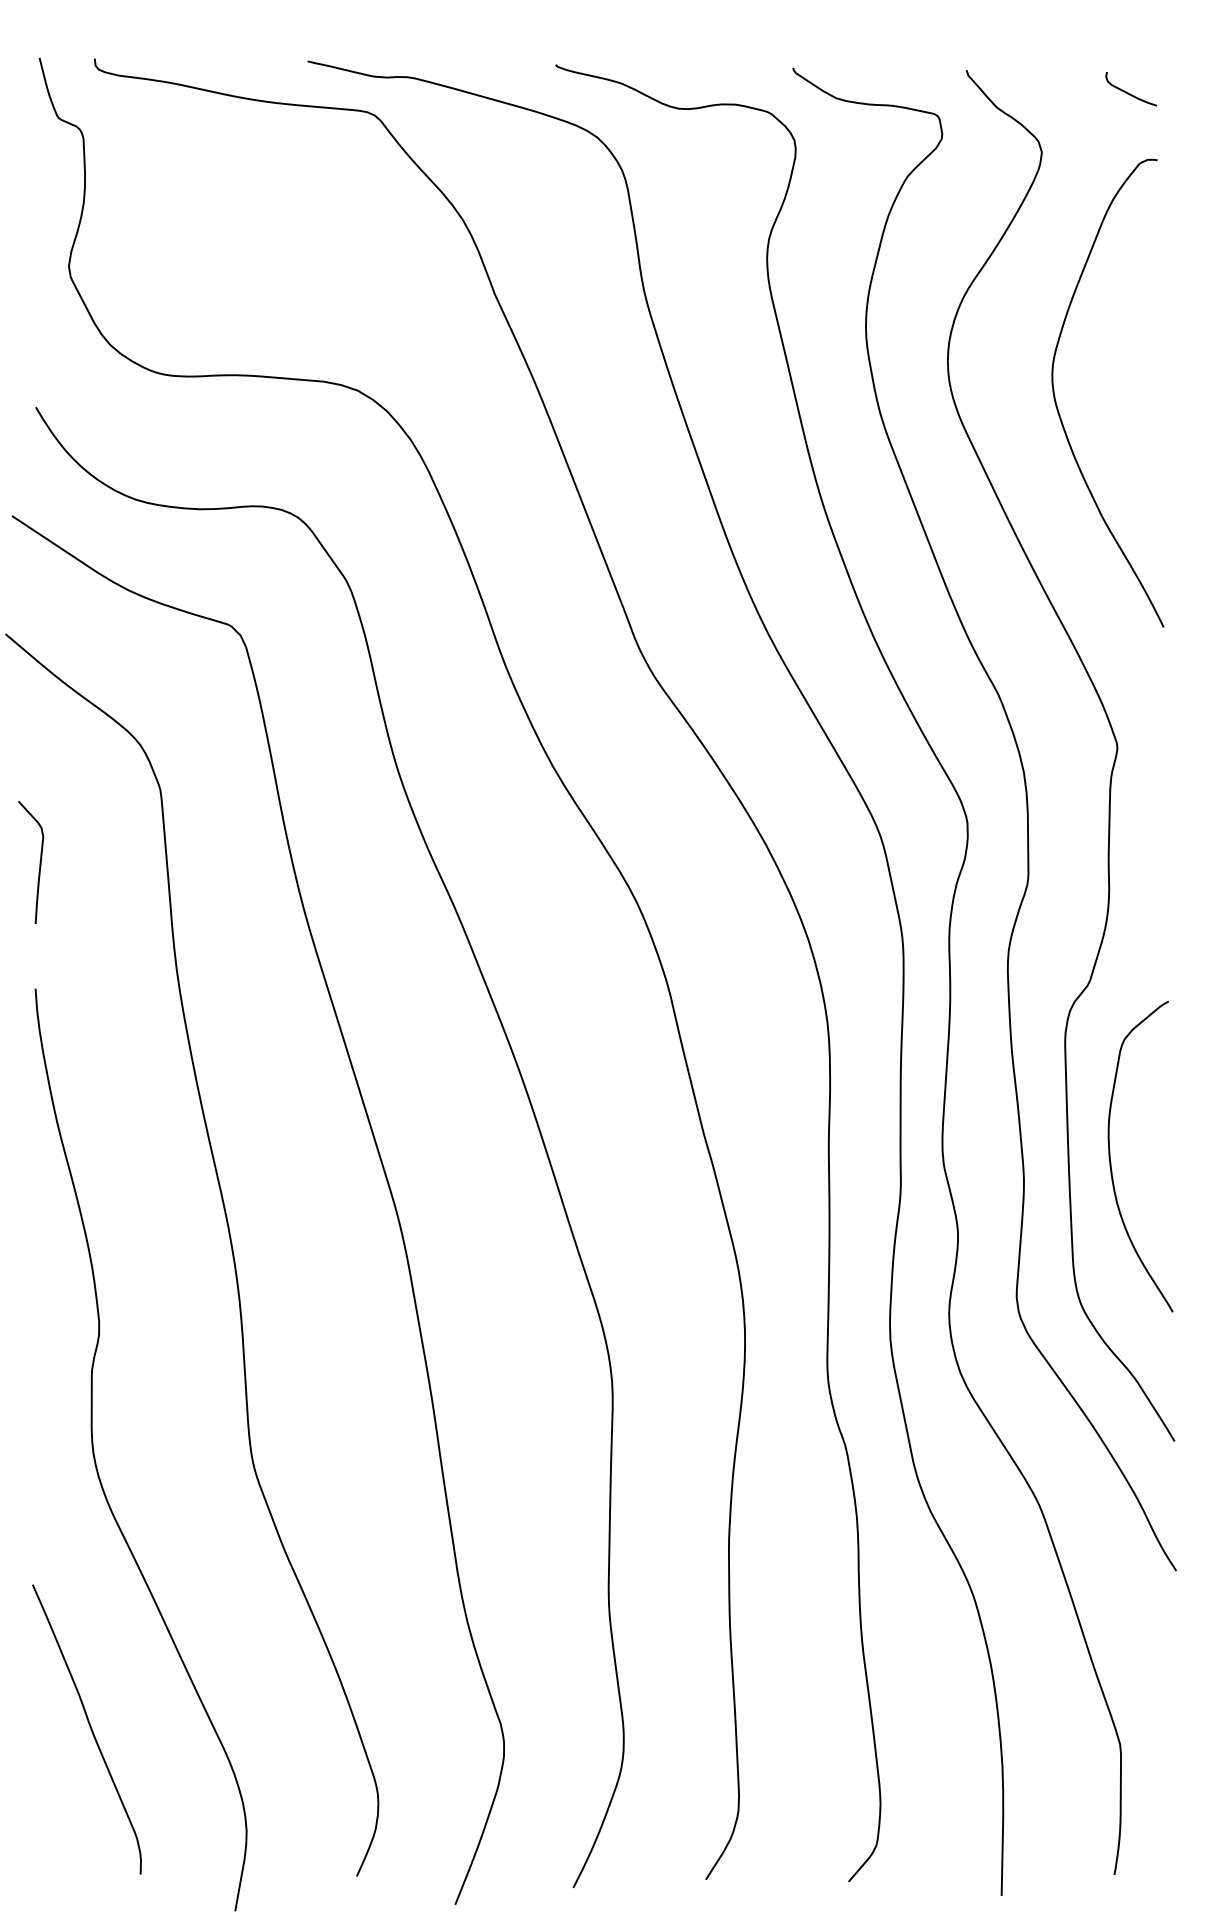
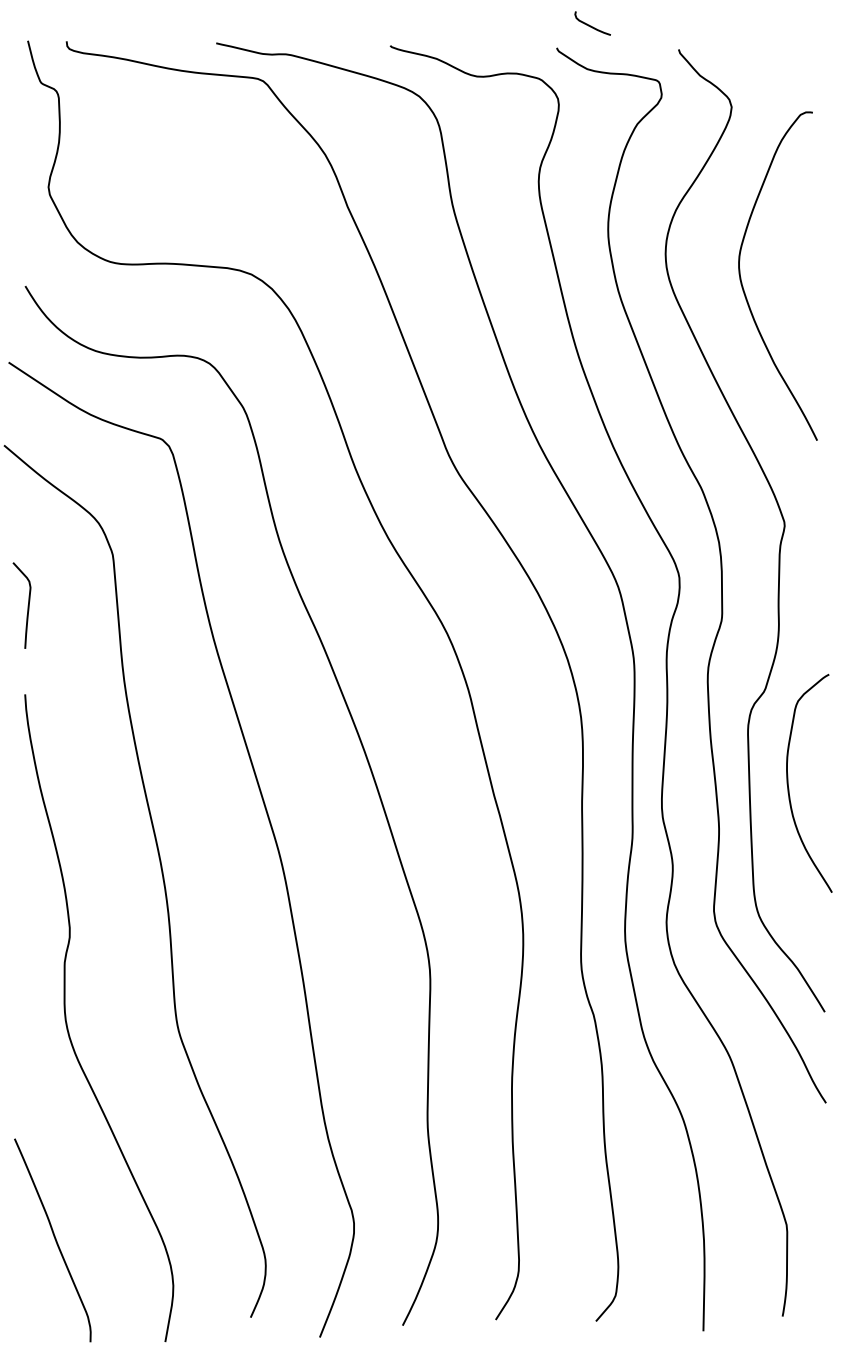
curve: (1128, 92) -> (590, 25), moved
curve: (1111, 1161) -> (788, 786), moved
curve: (89, 1727) -> (54, 1239), moved

